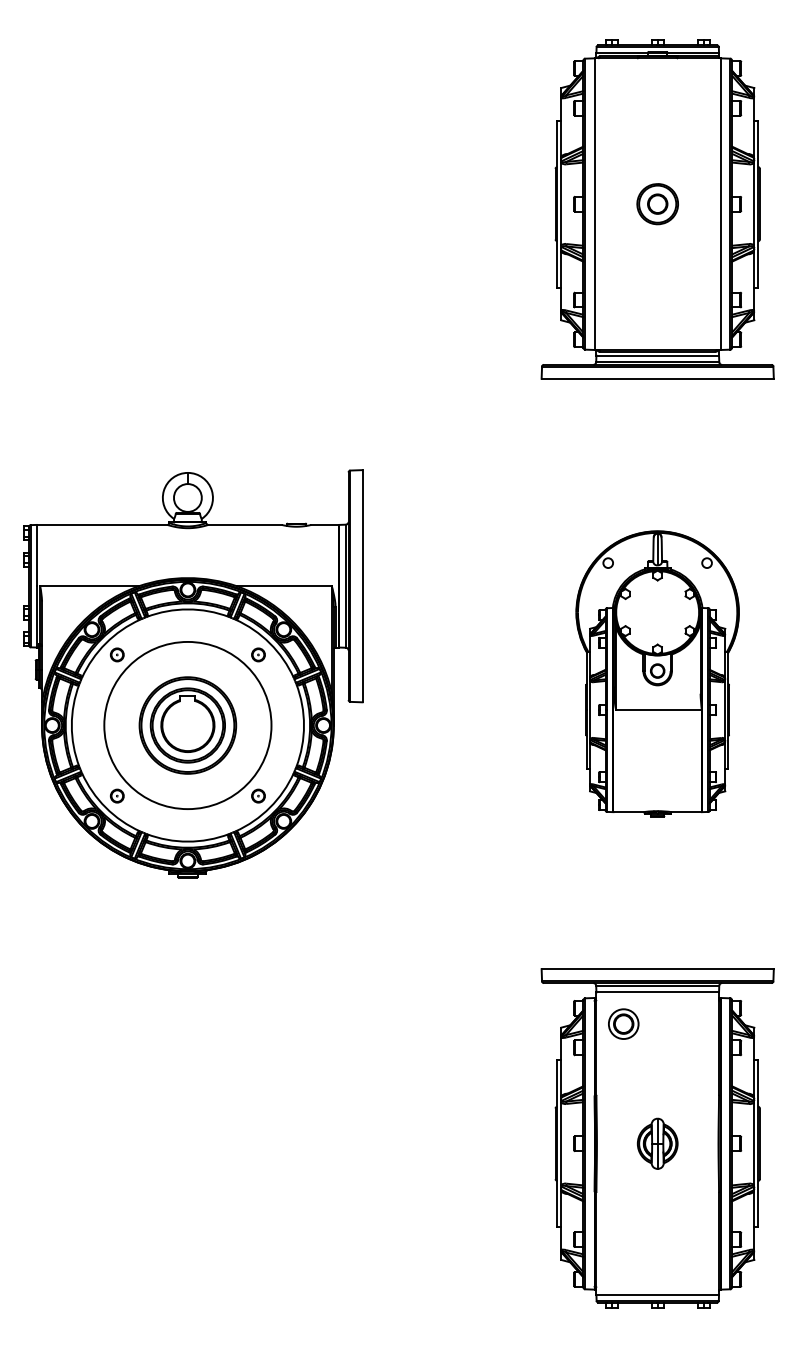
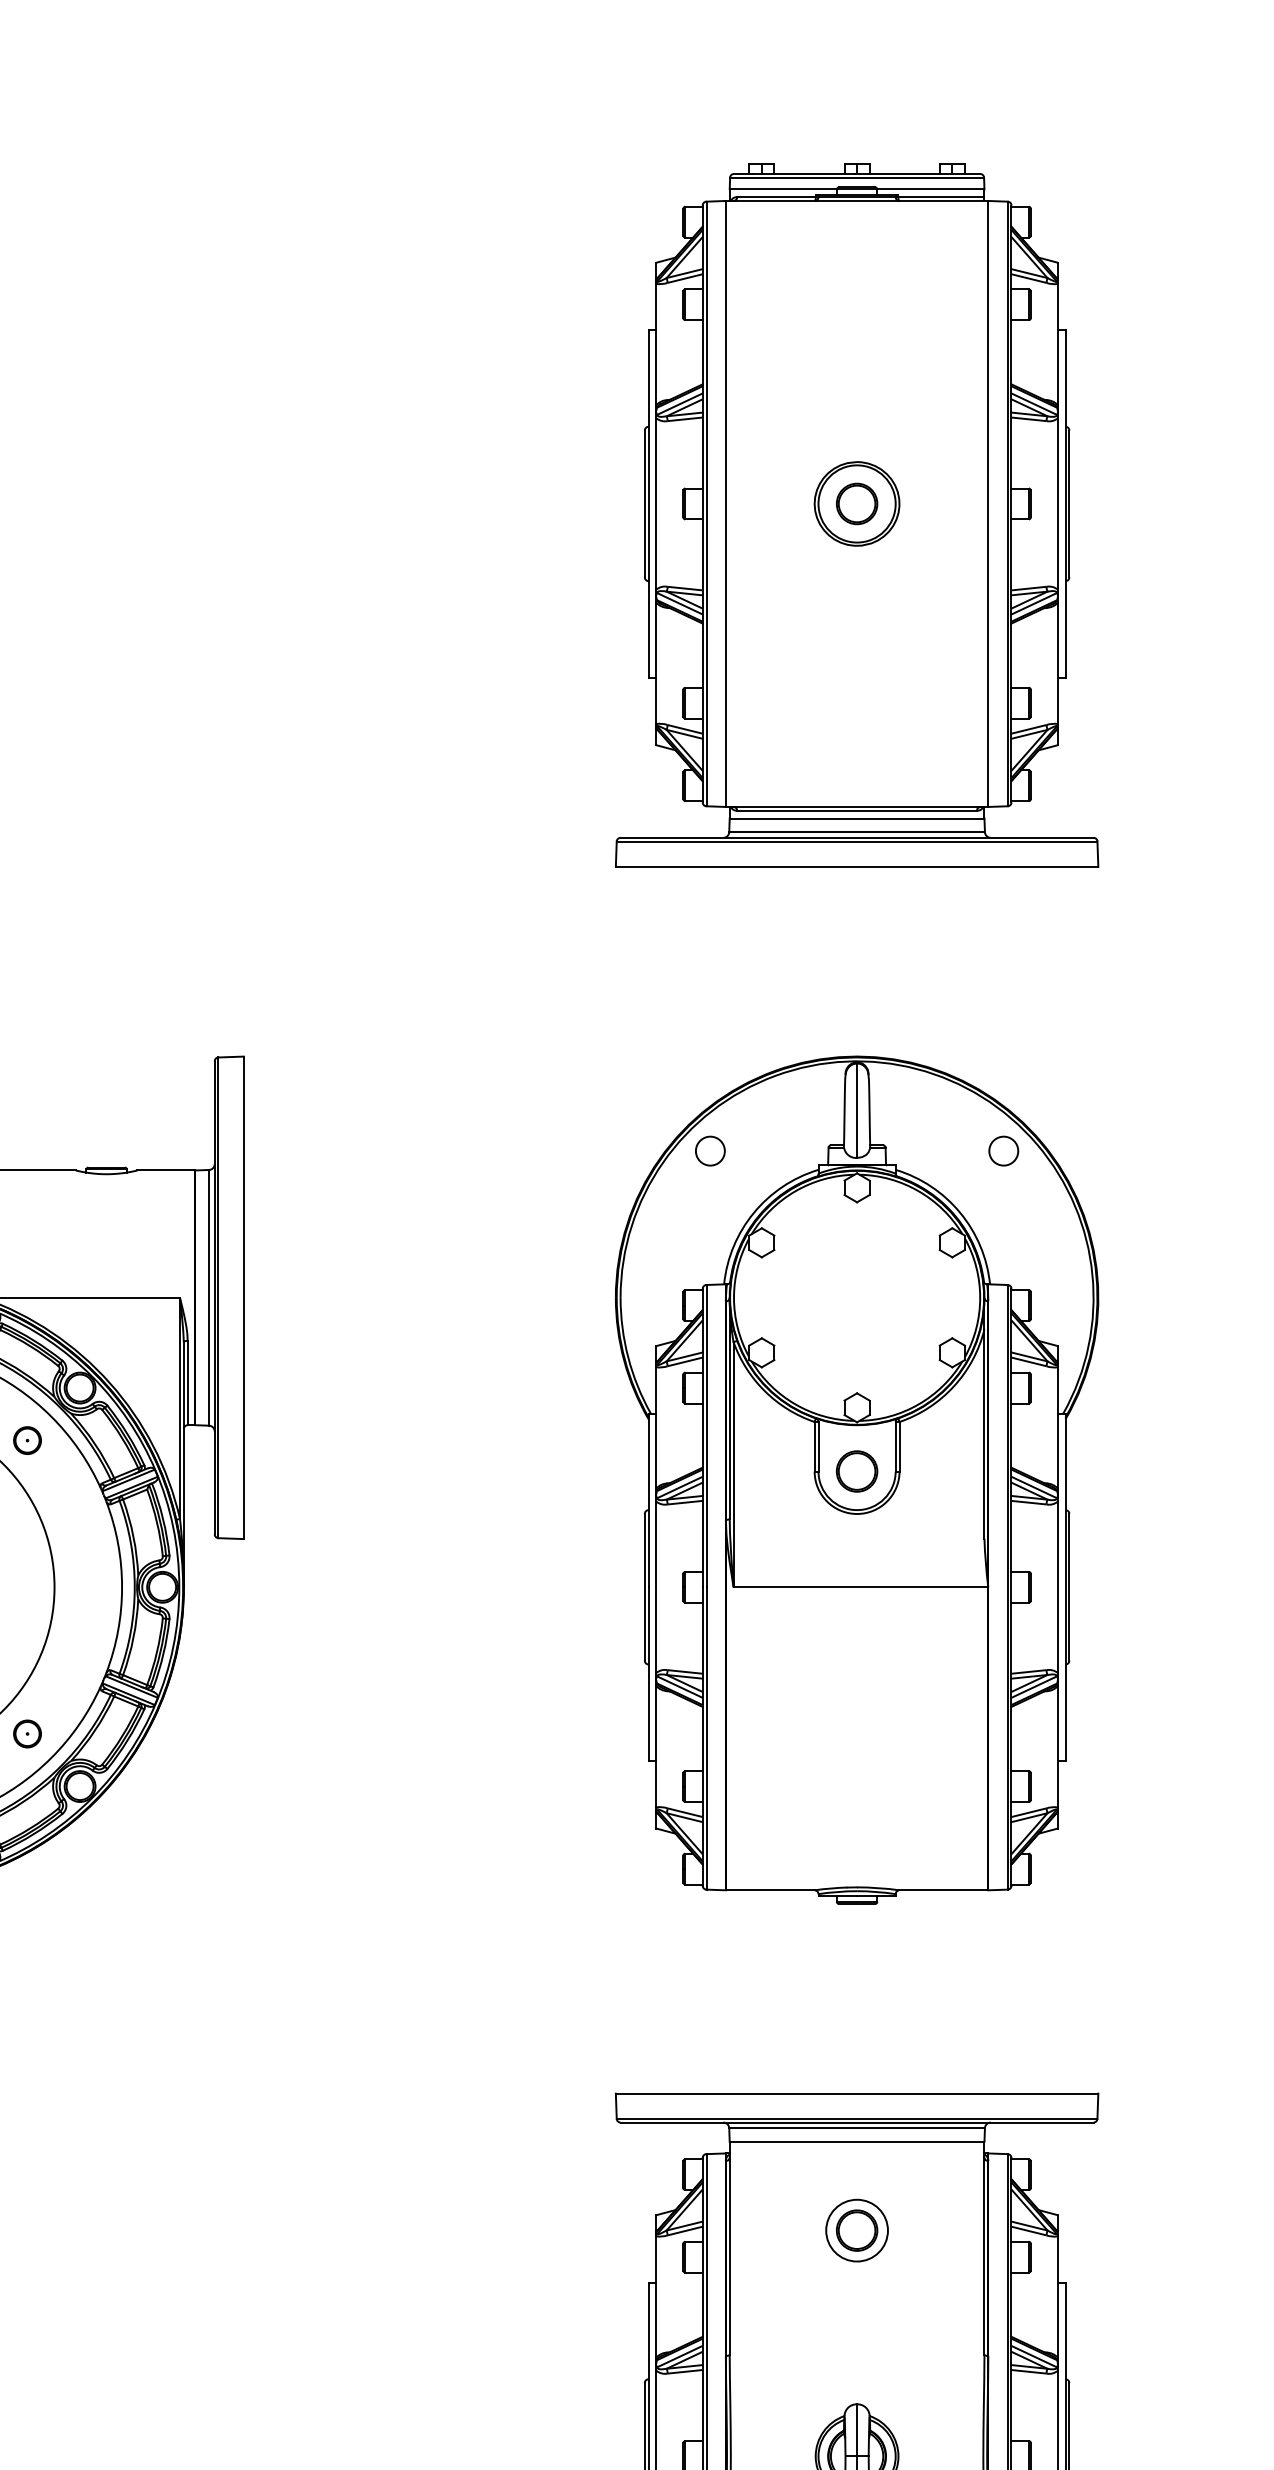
part: (657, 673) -> (856, 1479), size x1.43
part: (623, 1023) -> (856, 2229), moved

